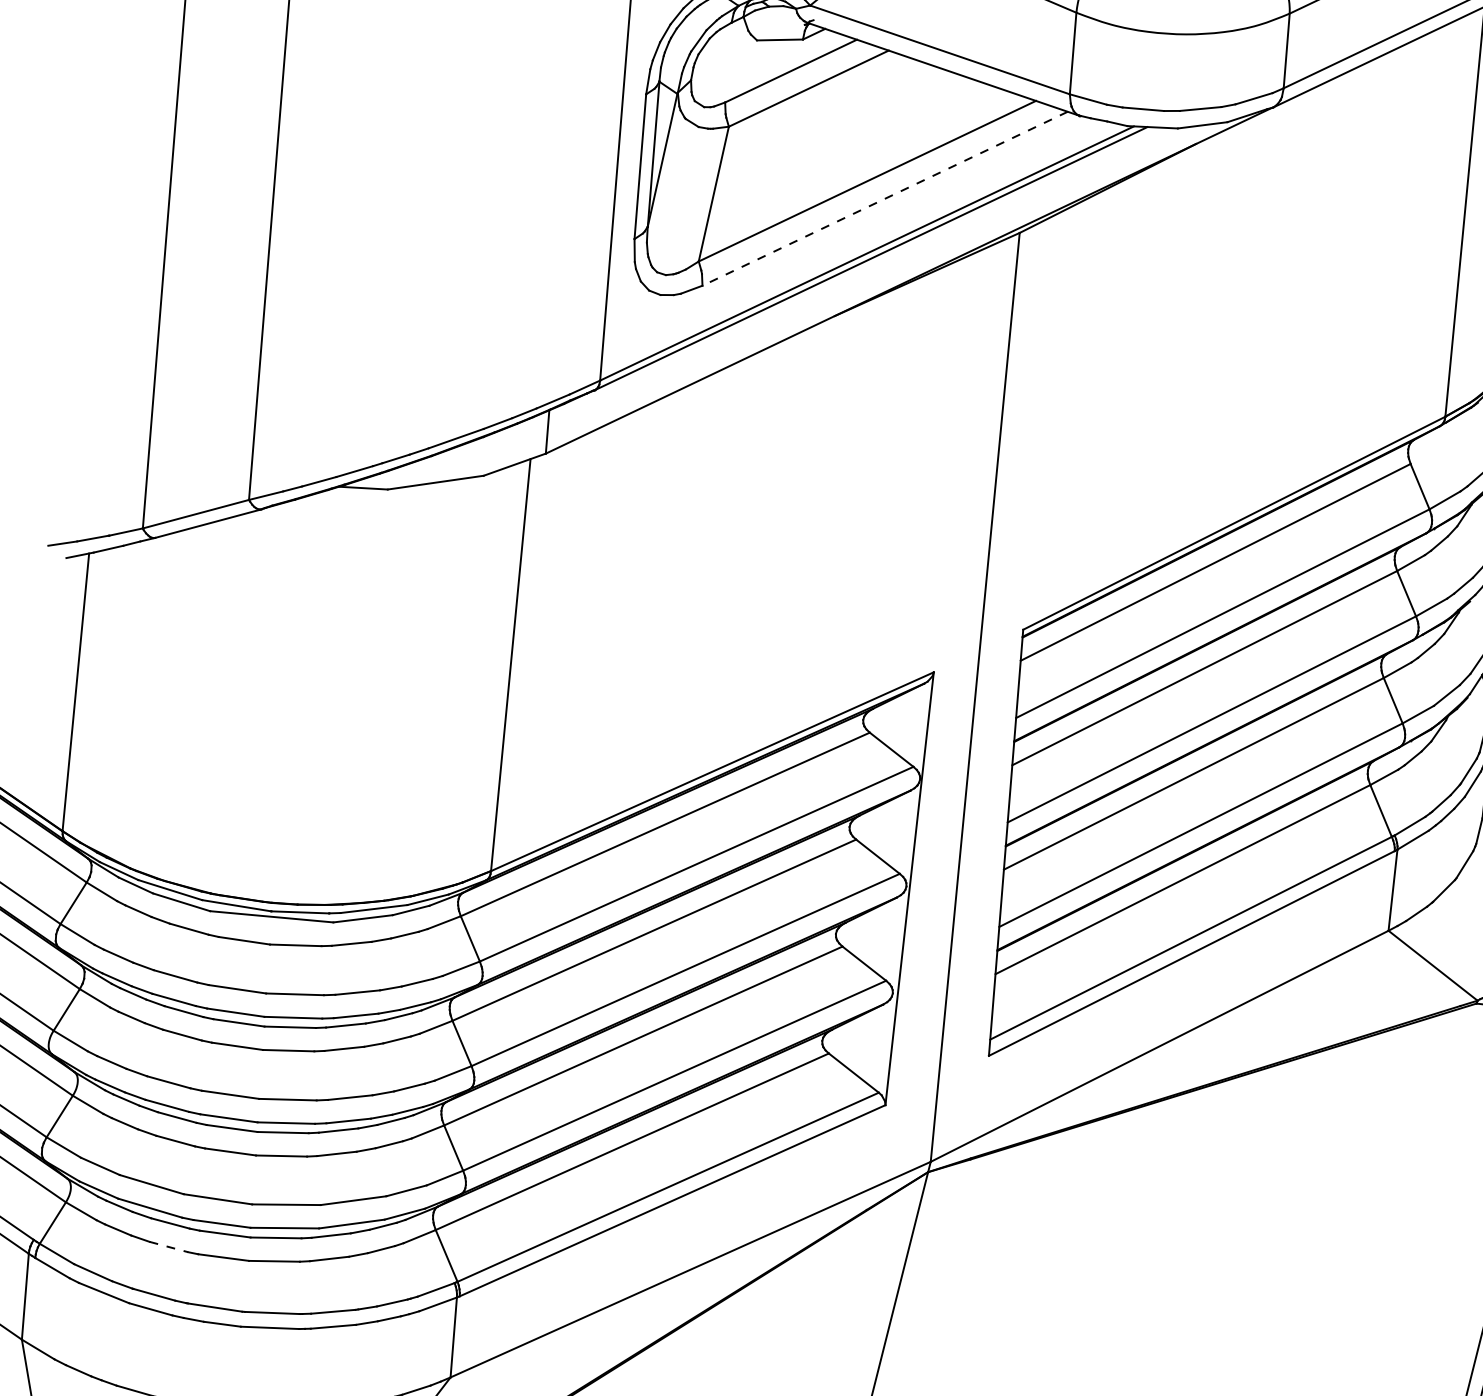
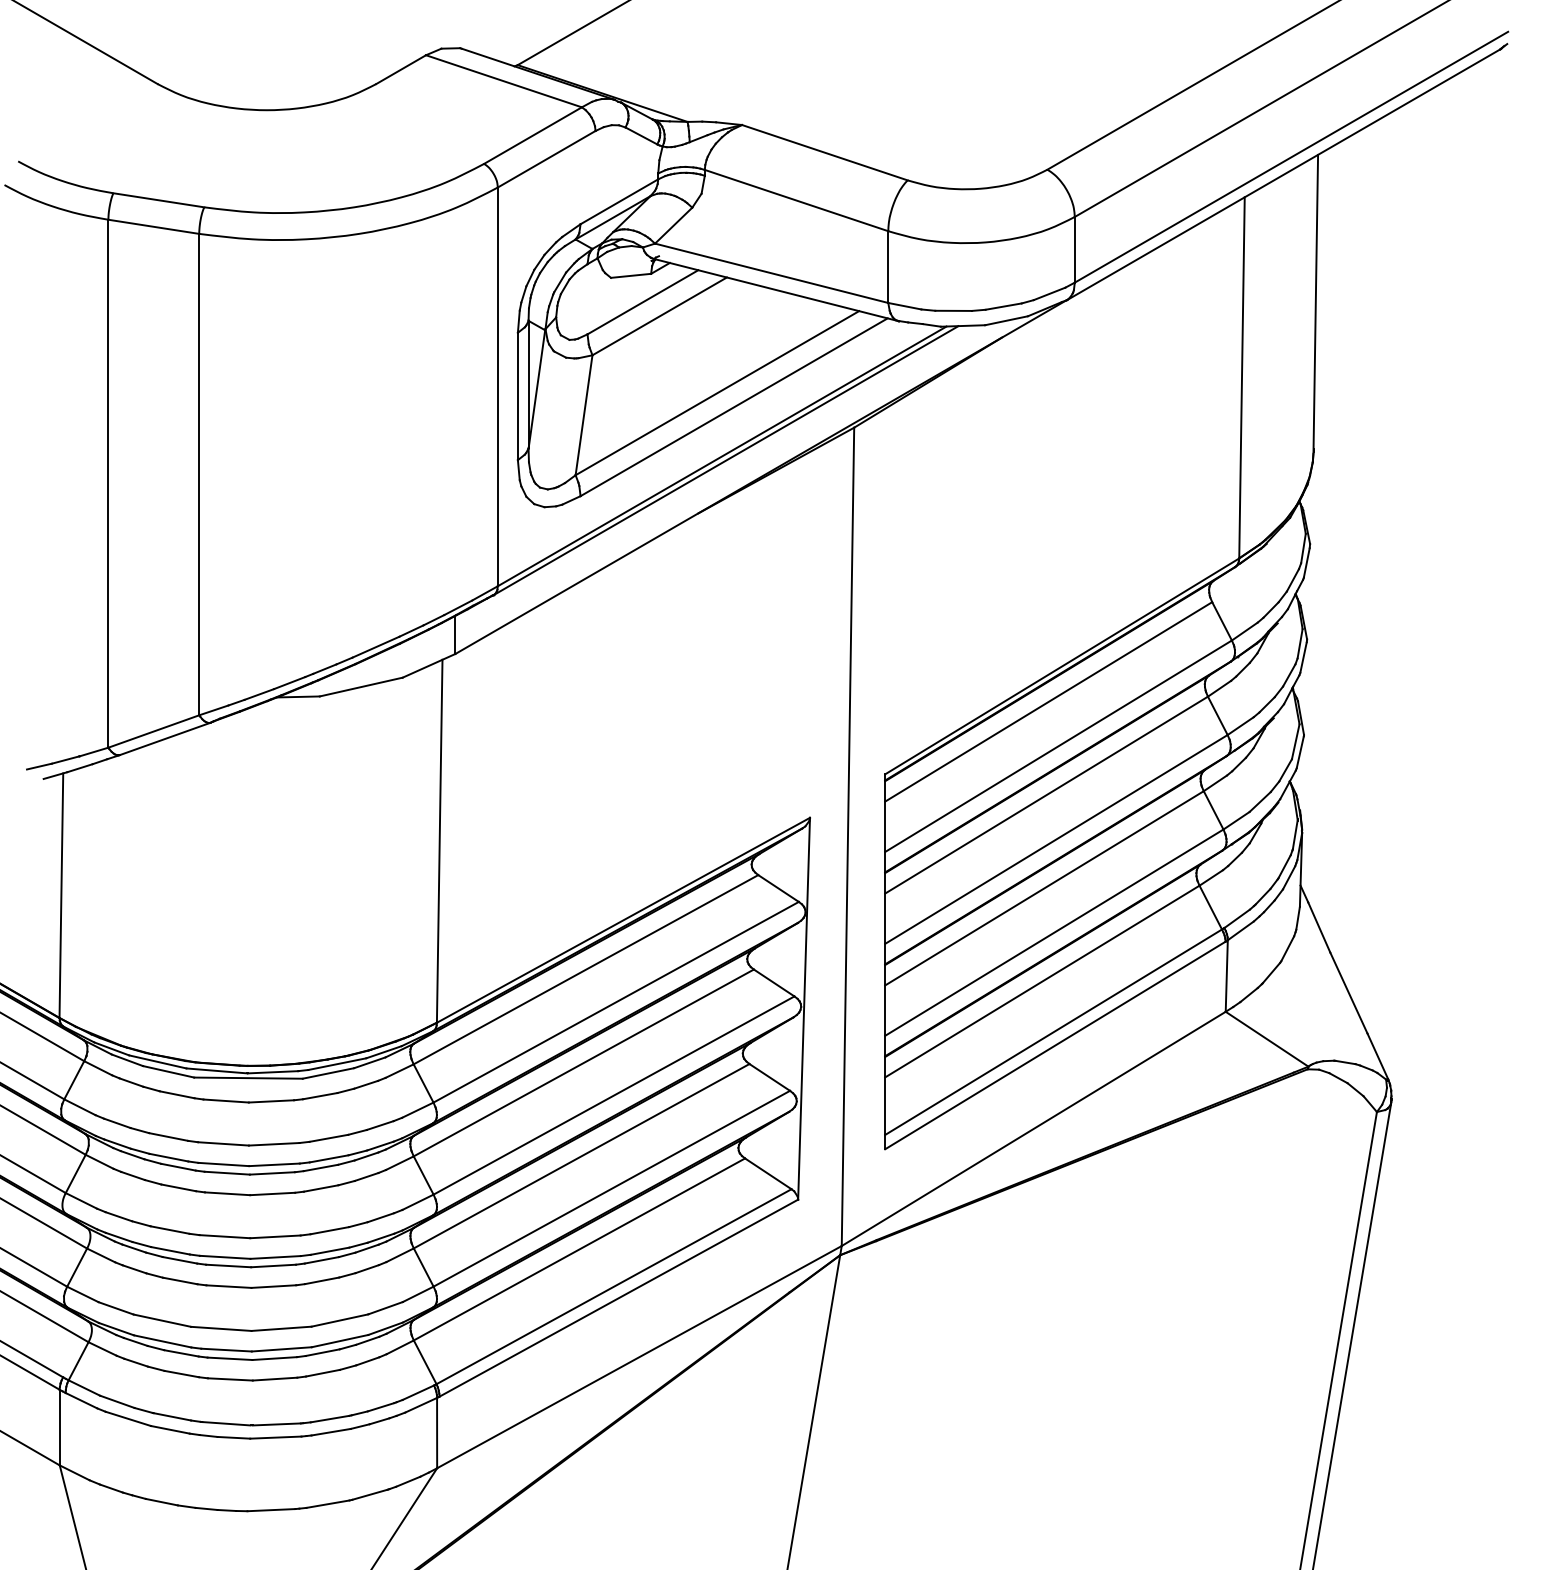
line: (884, 198) -> (733, 407), dashed -> solid
line: (168, 1247) -> (181, 1374), dashed -> solid

